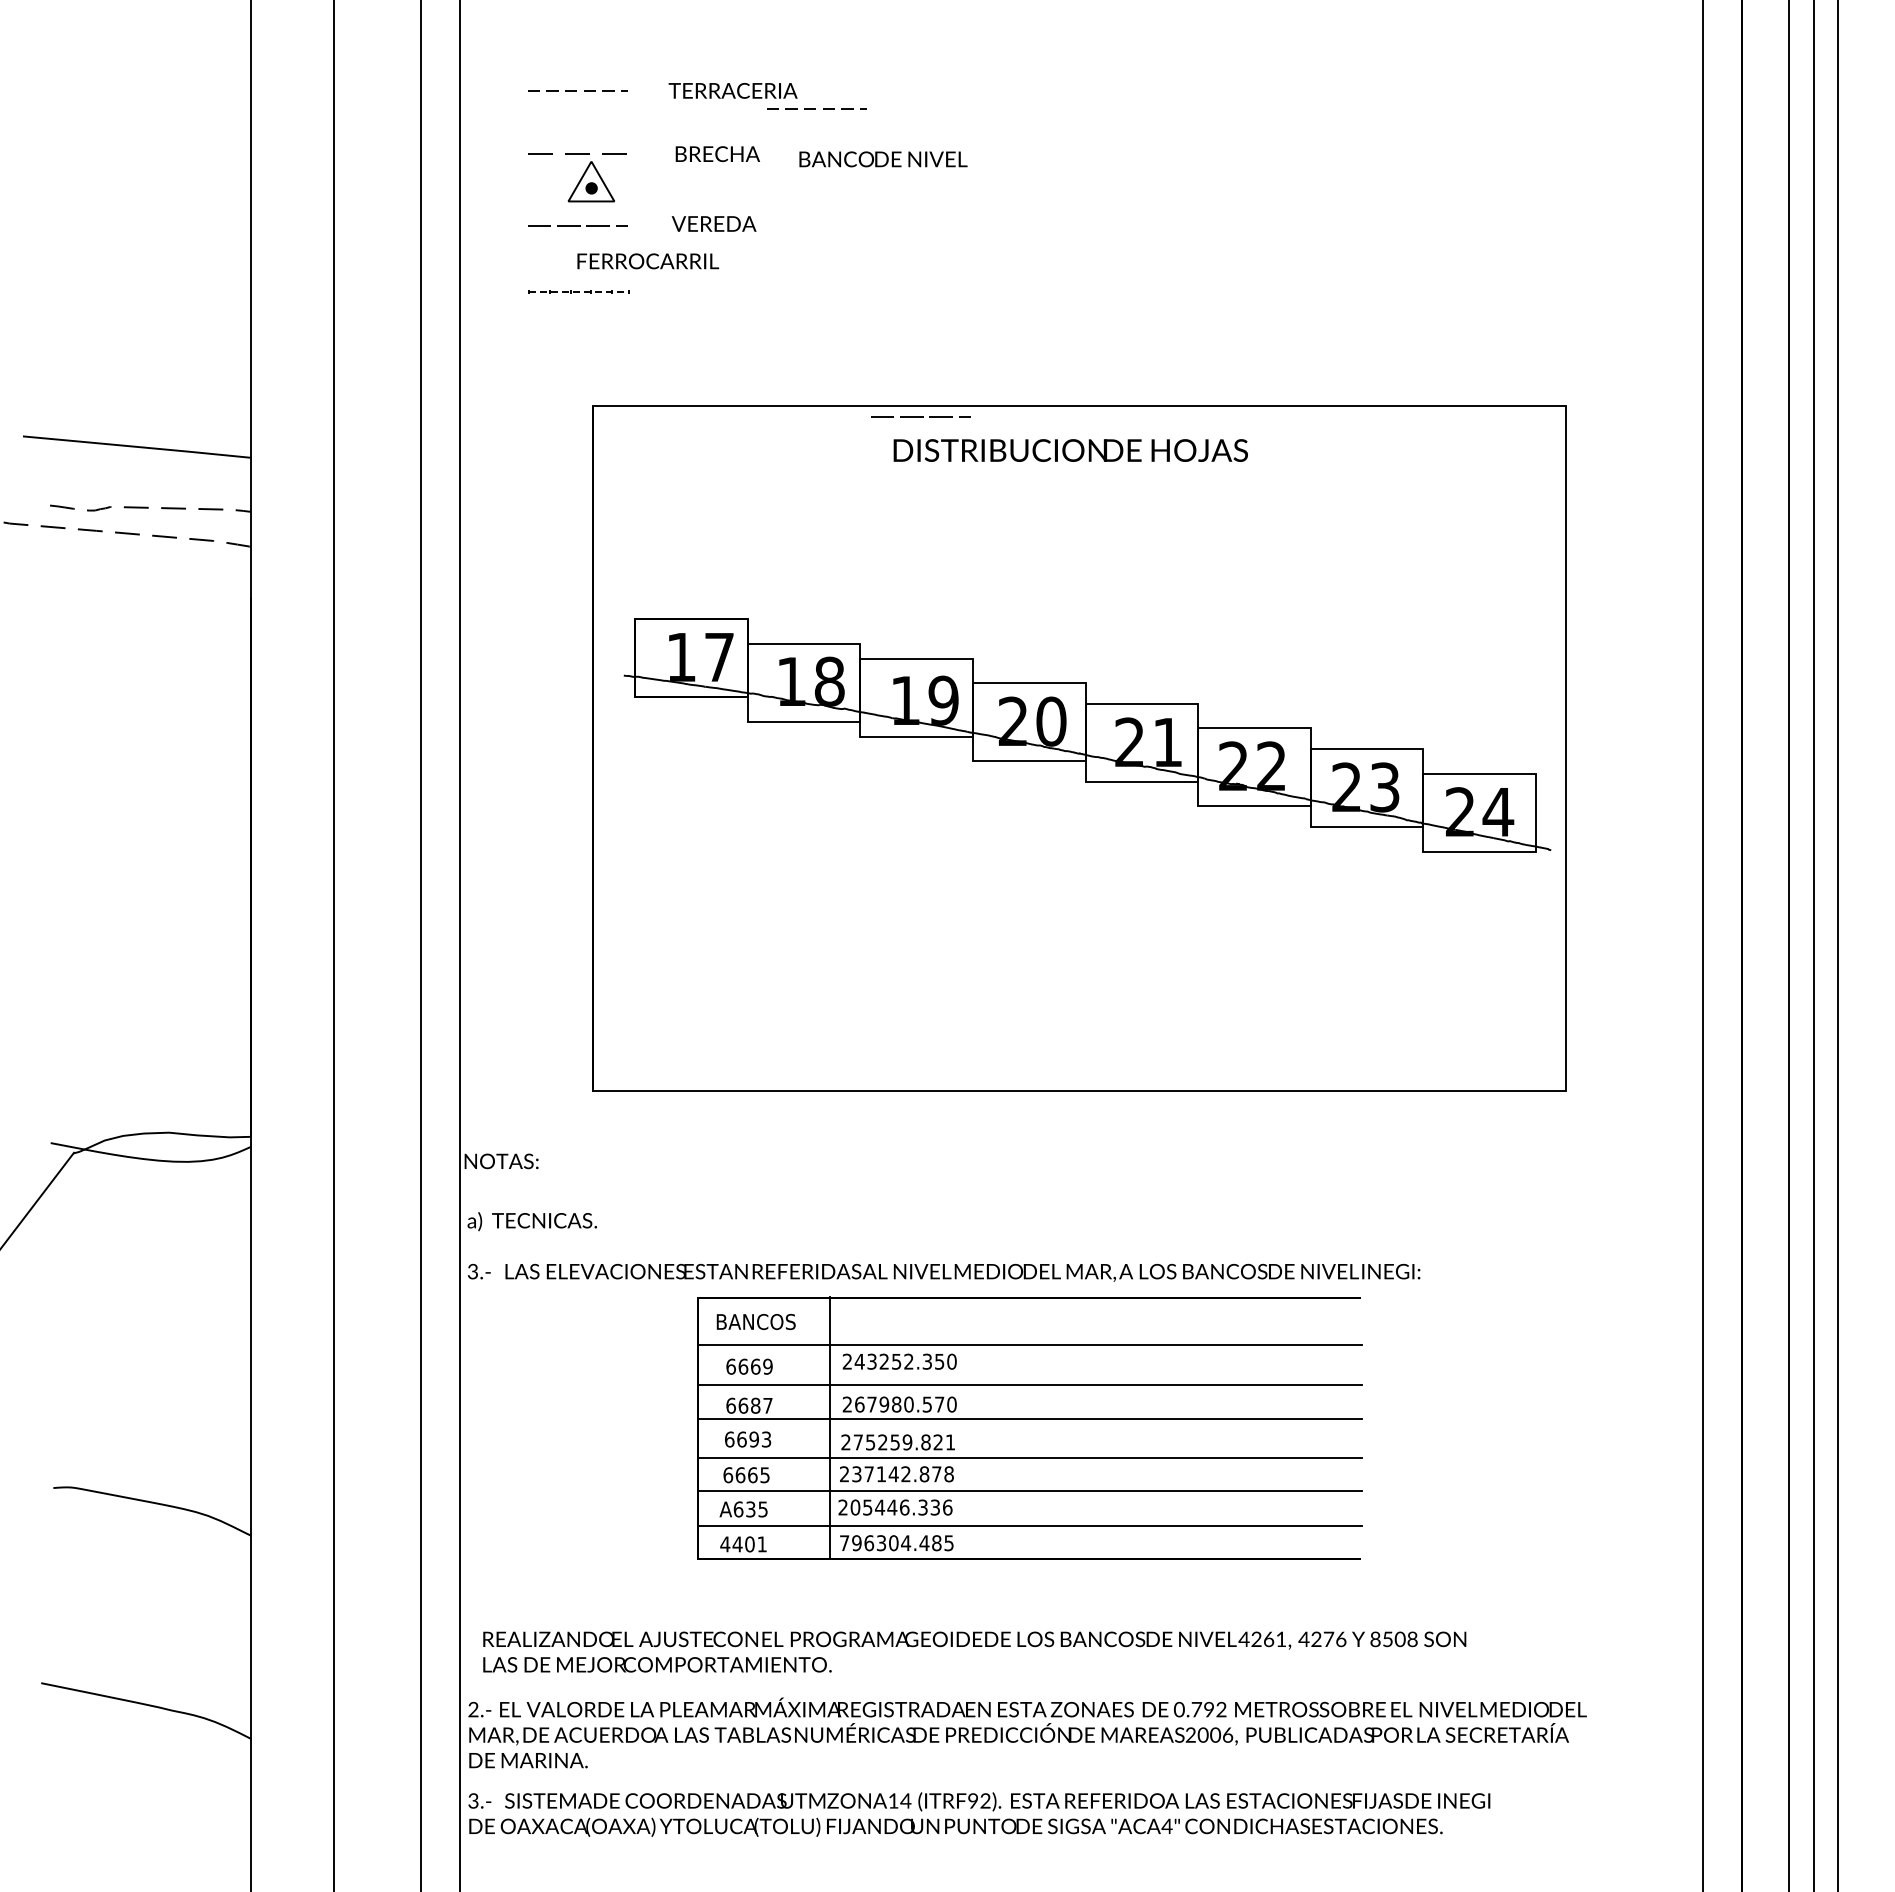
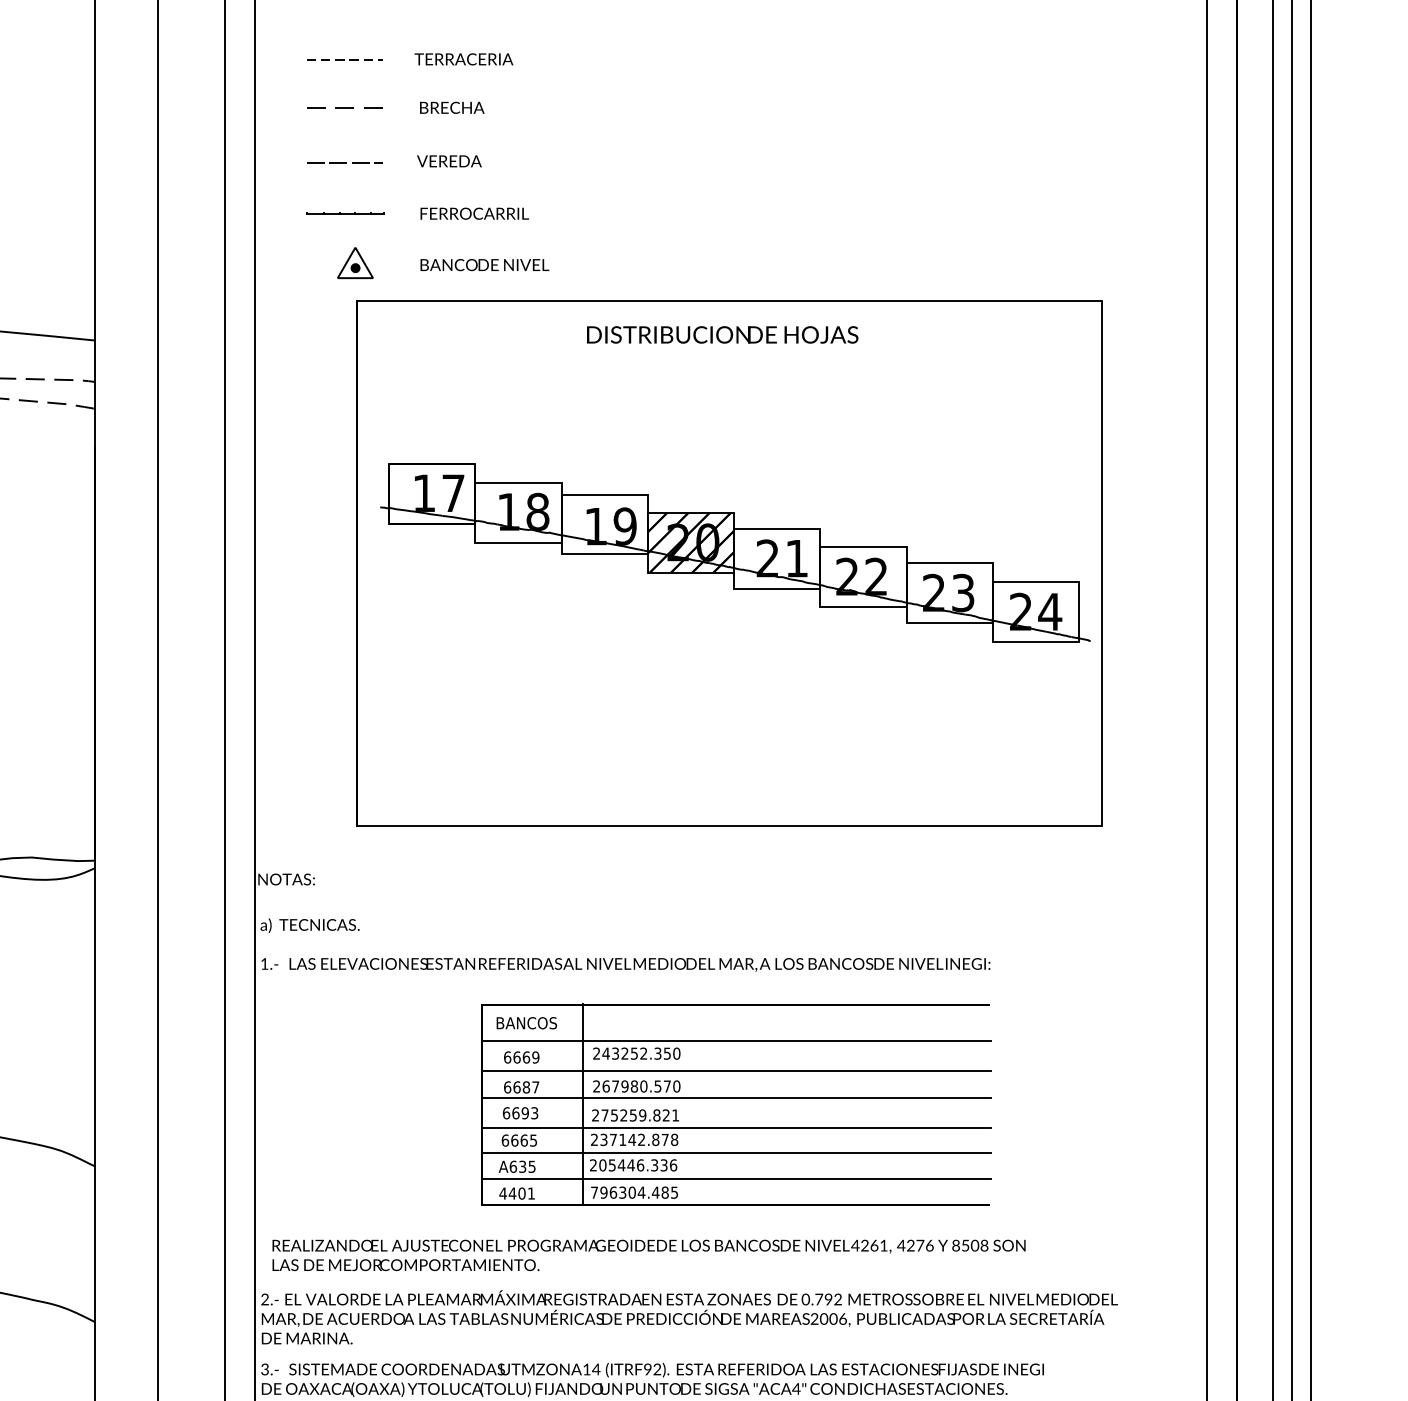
line: (815, 108) -> (527, 72), removed
text: (883, 159) -> (484, 265), moved
part: (590, 181) -> (354, 262), moved
text: (648, 261) -> (474, 213), moved
line: (578, 292) -> (345, 213), dashed -> solid
line: (920, 416) -> (607, 308), removed
hatch: (1029, 722) -> (691, 543), added
text: (472, 1271) -> (264, 963), 3.- -> 1.-
part: (1029, 1419) -> (736, 1097), moved

